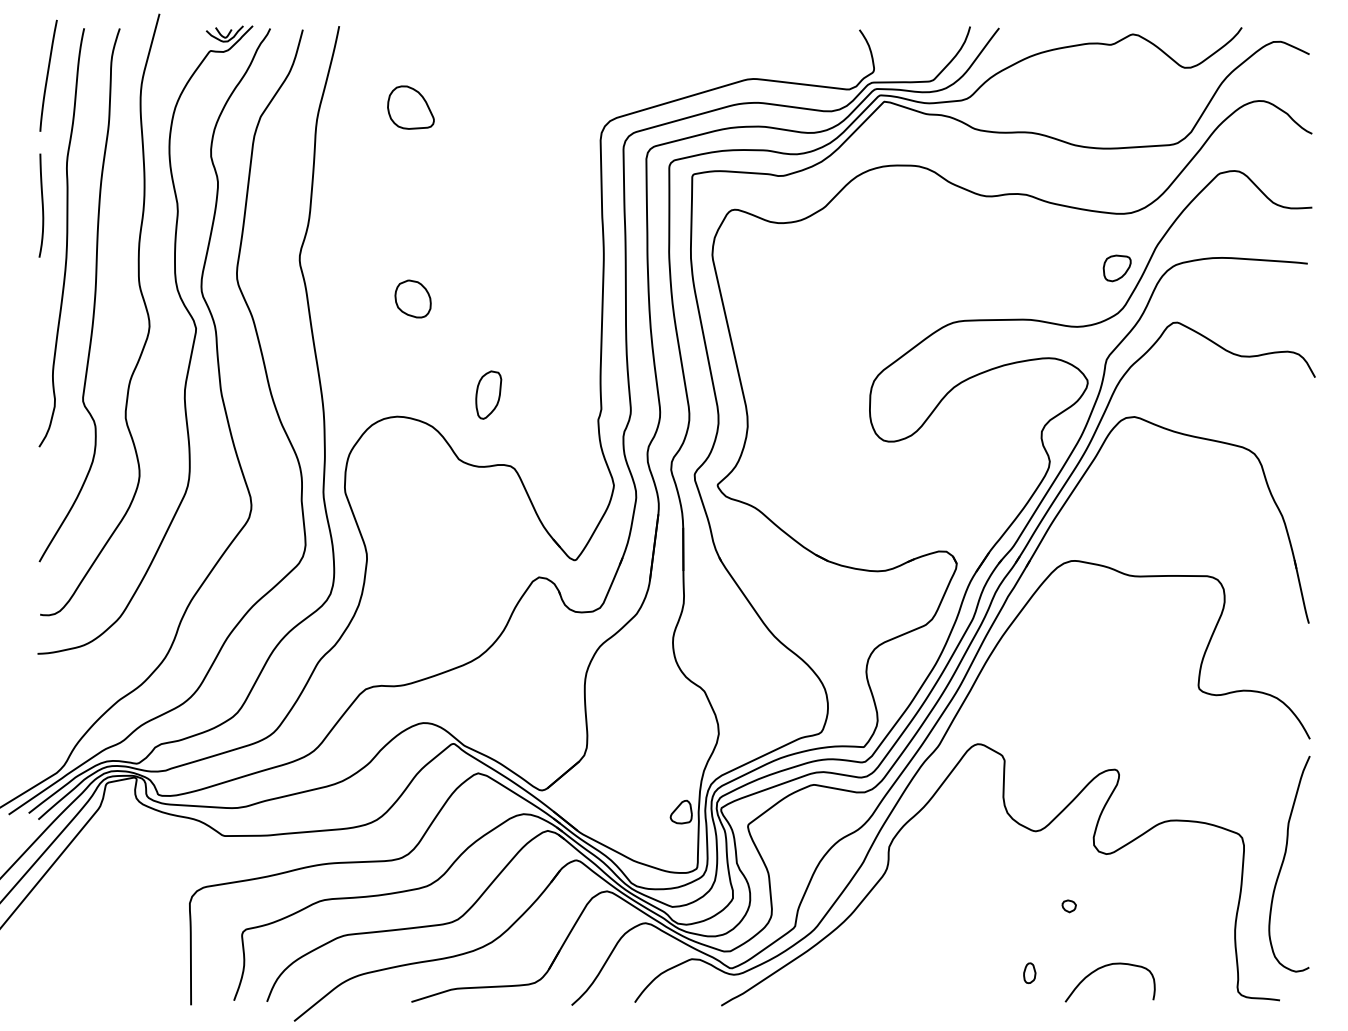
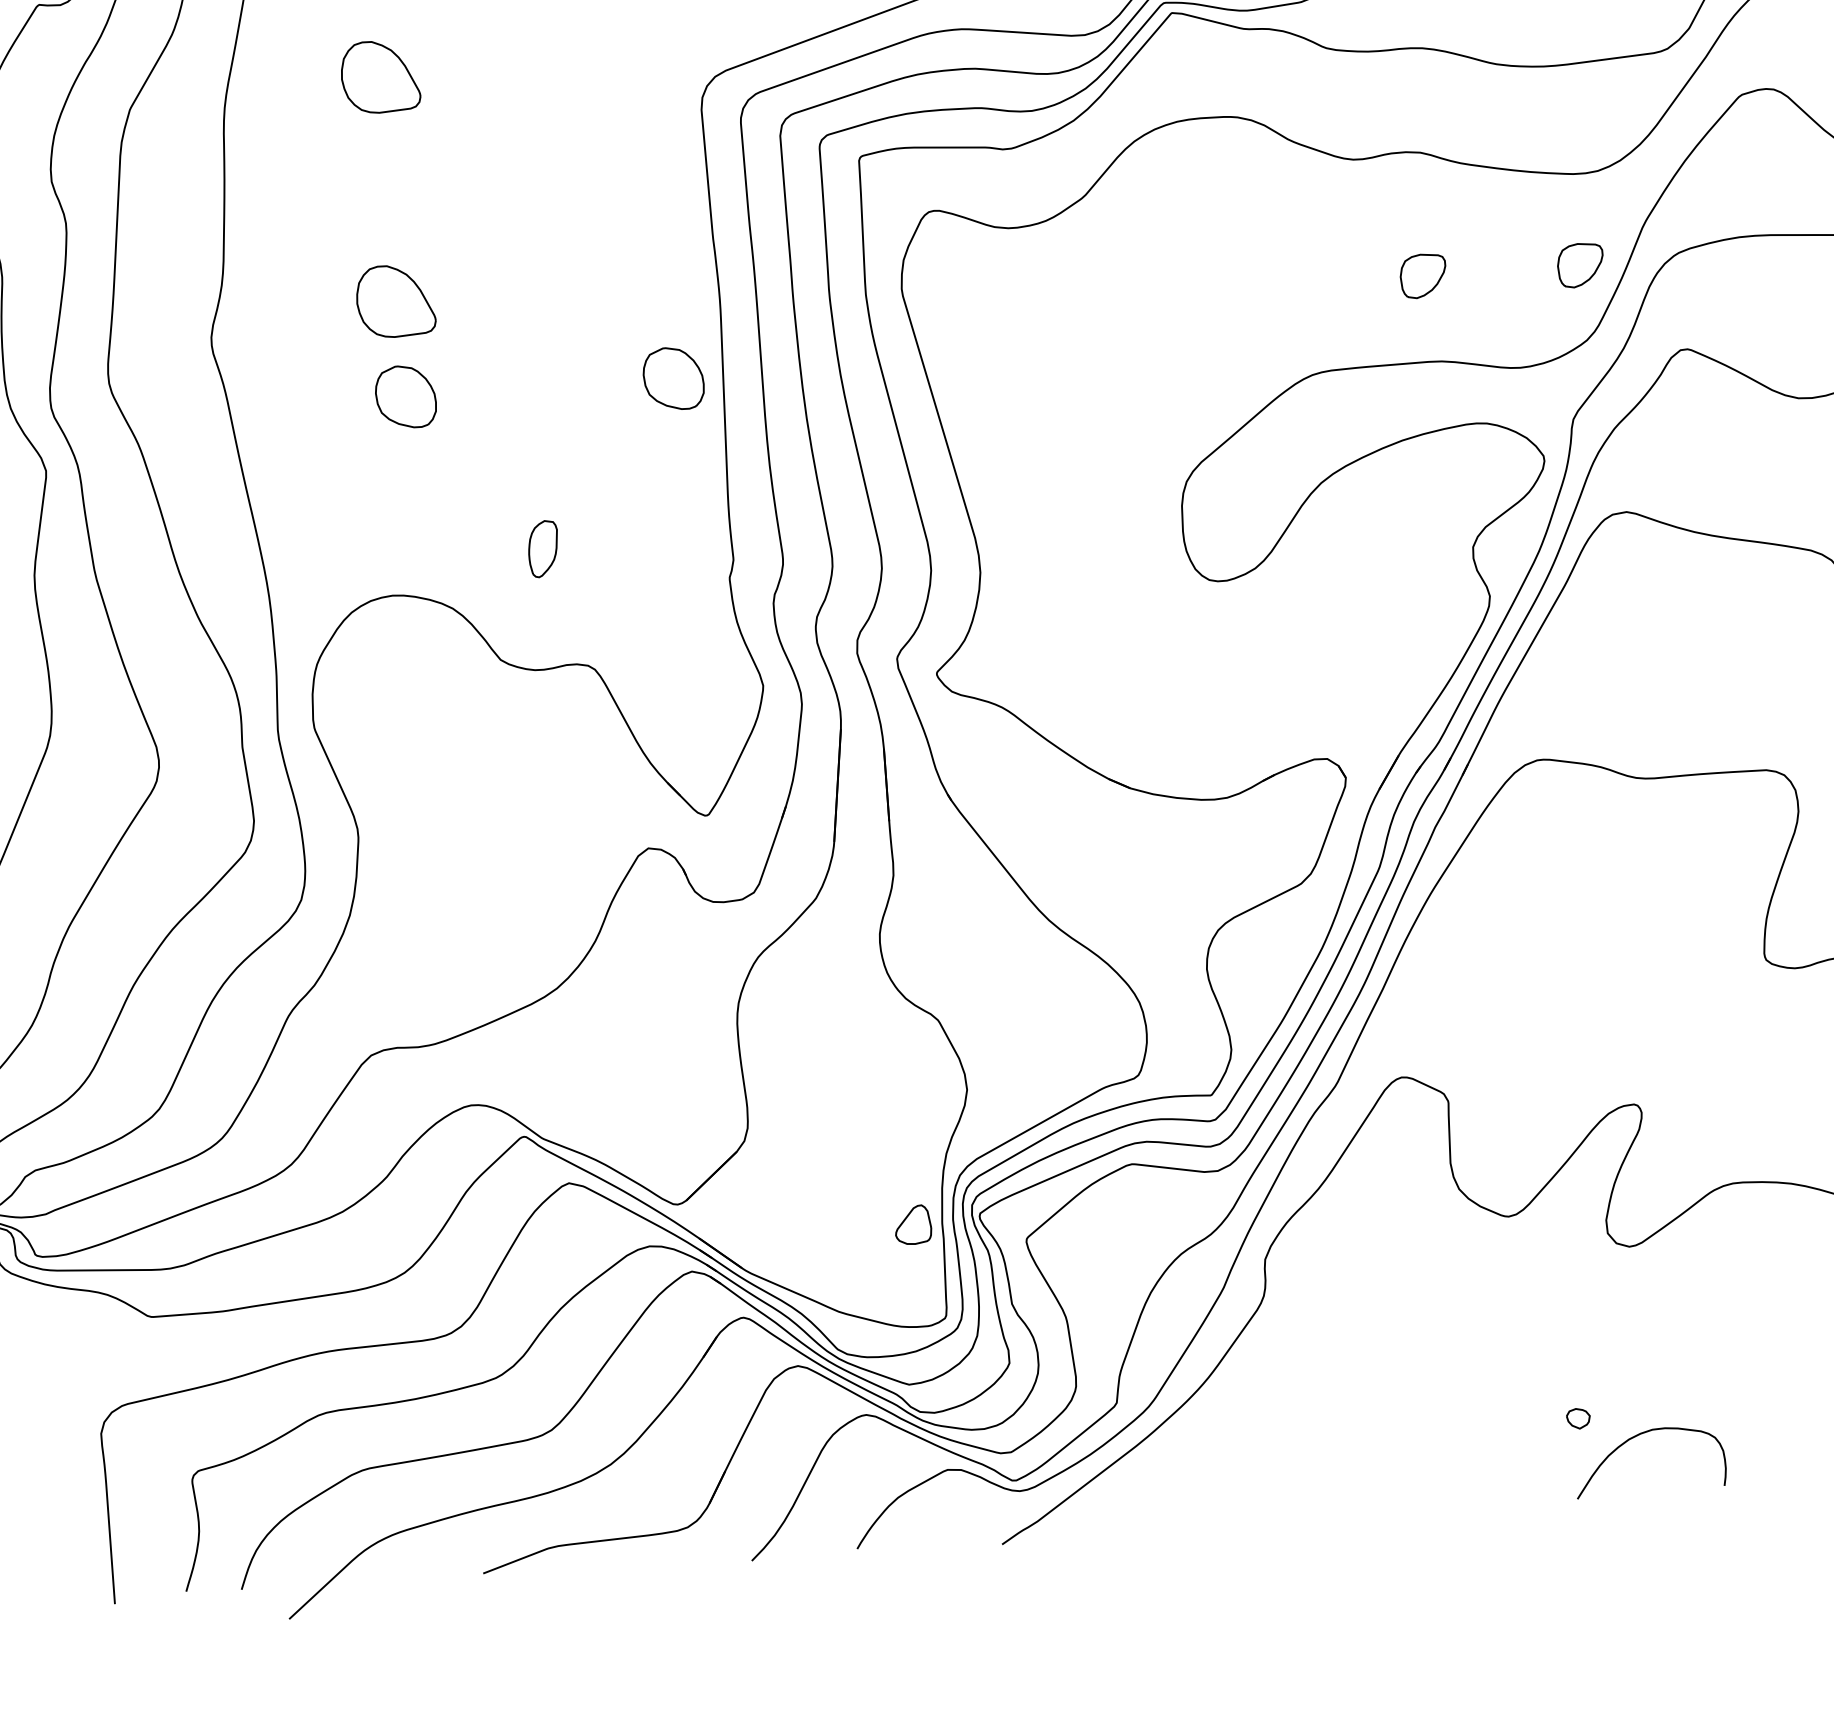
part: (410, 241) -> (394, 300), added
part: (1022, 268) -> (1422, 276), added
part: (572, 298) -> (672, 377), added
part: (488, 394) -> (542, 548), size x0.7
part: (1068, 906) -> (1577, 1419), moved
part: (1029, 972) -> (1514, 1453), removed

